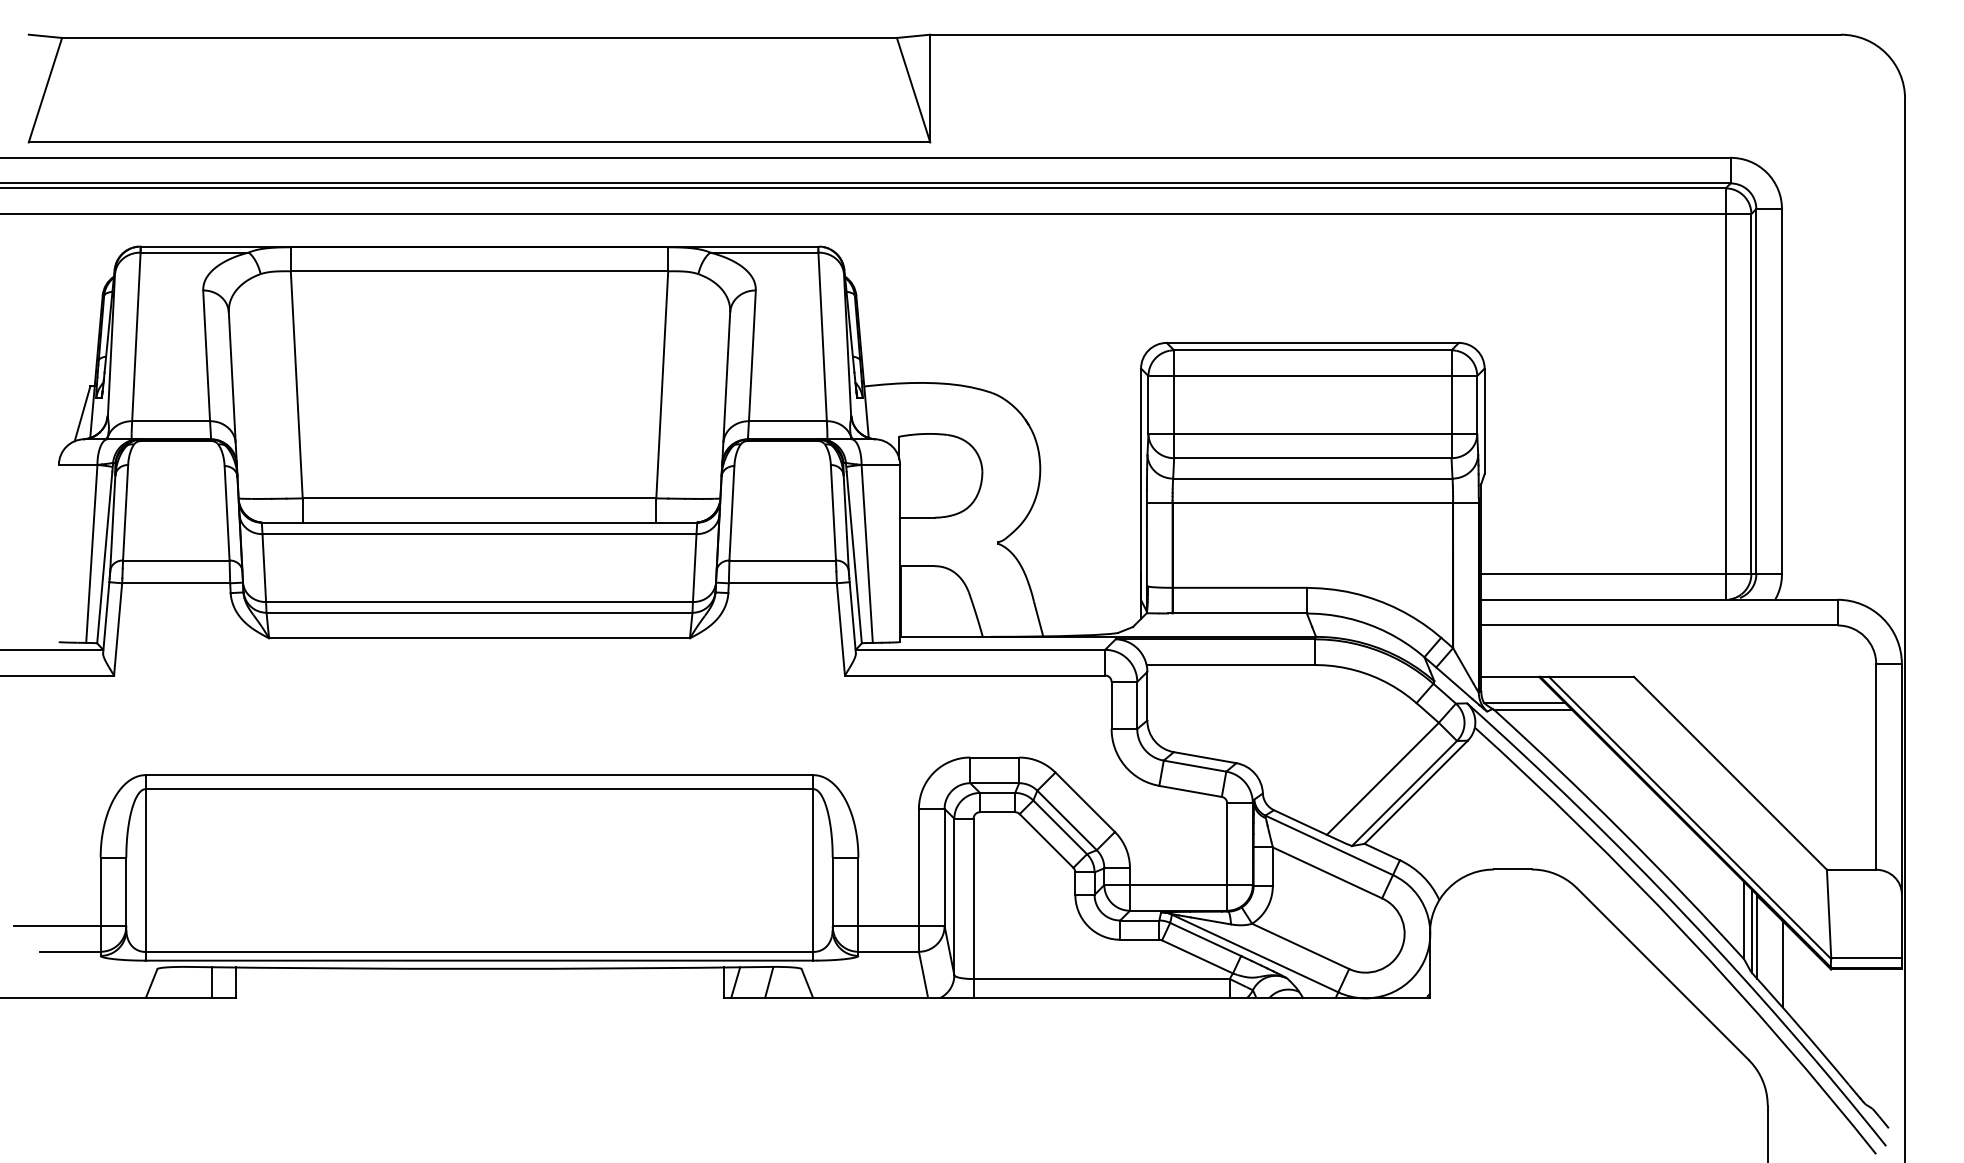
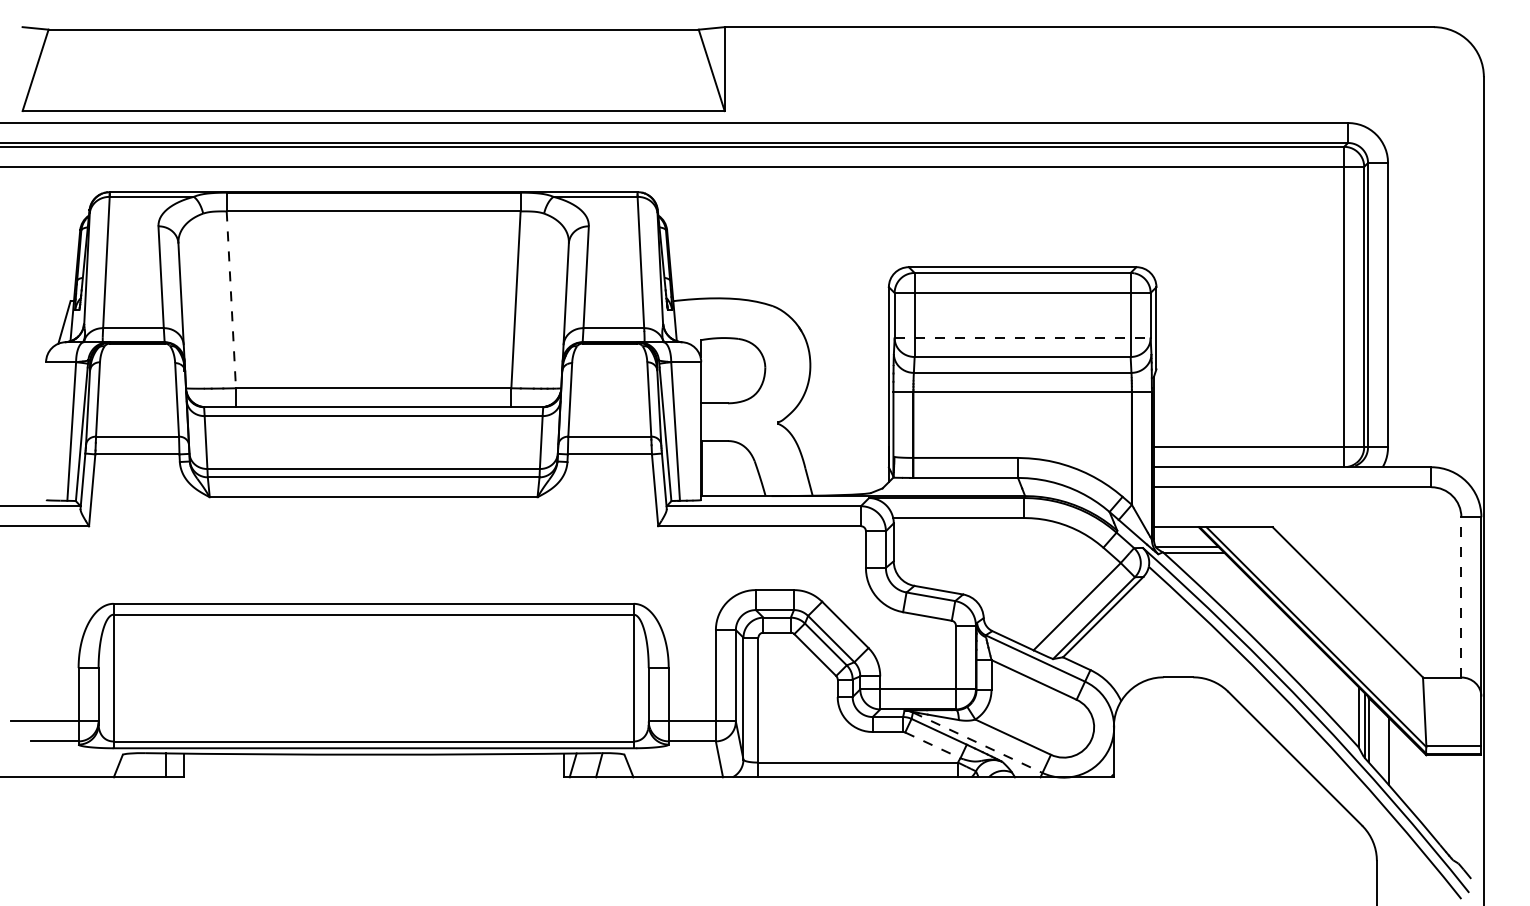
line: (296, 384) -> (231, 299), solid -> dashed
line: (1313, 434) -> (1023, 338), solid -> dashed
line: (1876, 766) -> (1461, 597), solid -> dashed
line: (1255, 953) -> (978, 742), solid -> dashed
line: (1197, 957) -> (932, 745), solid -> dashed

